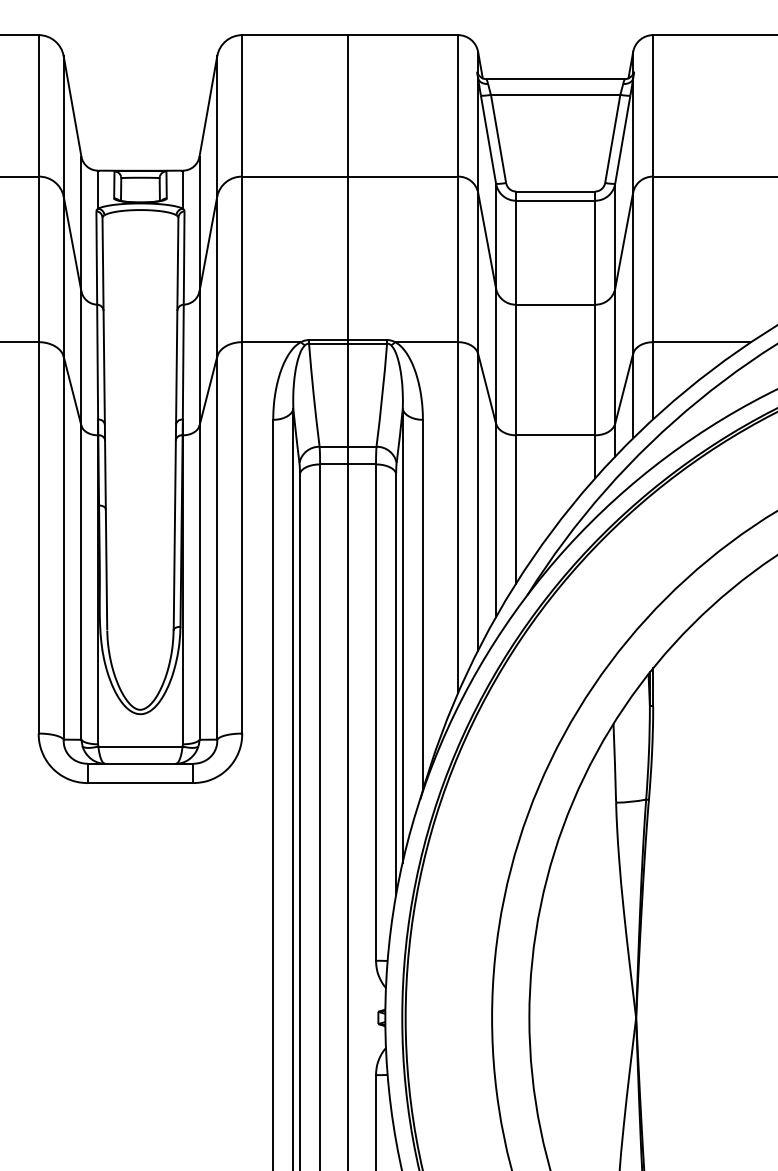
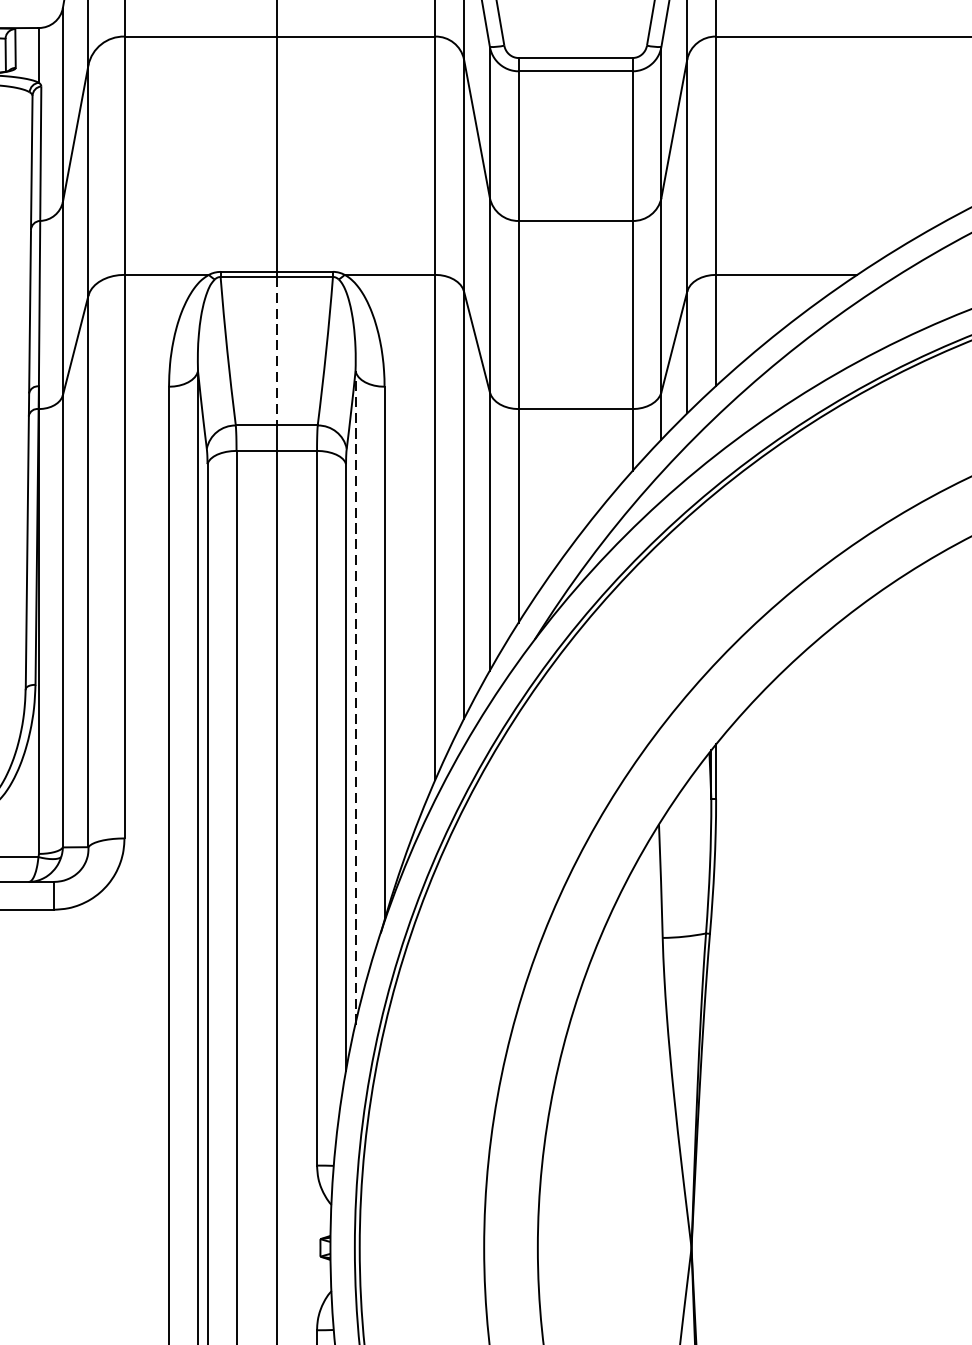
line: (348, 395) -> (277, 351), solid -> dashed
line: (402, 635) -> (355, 697), solid -> dashed

